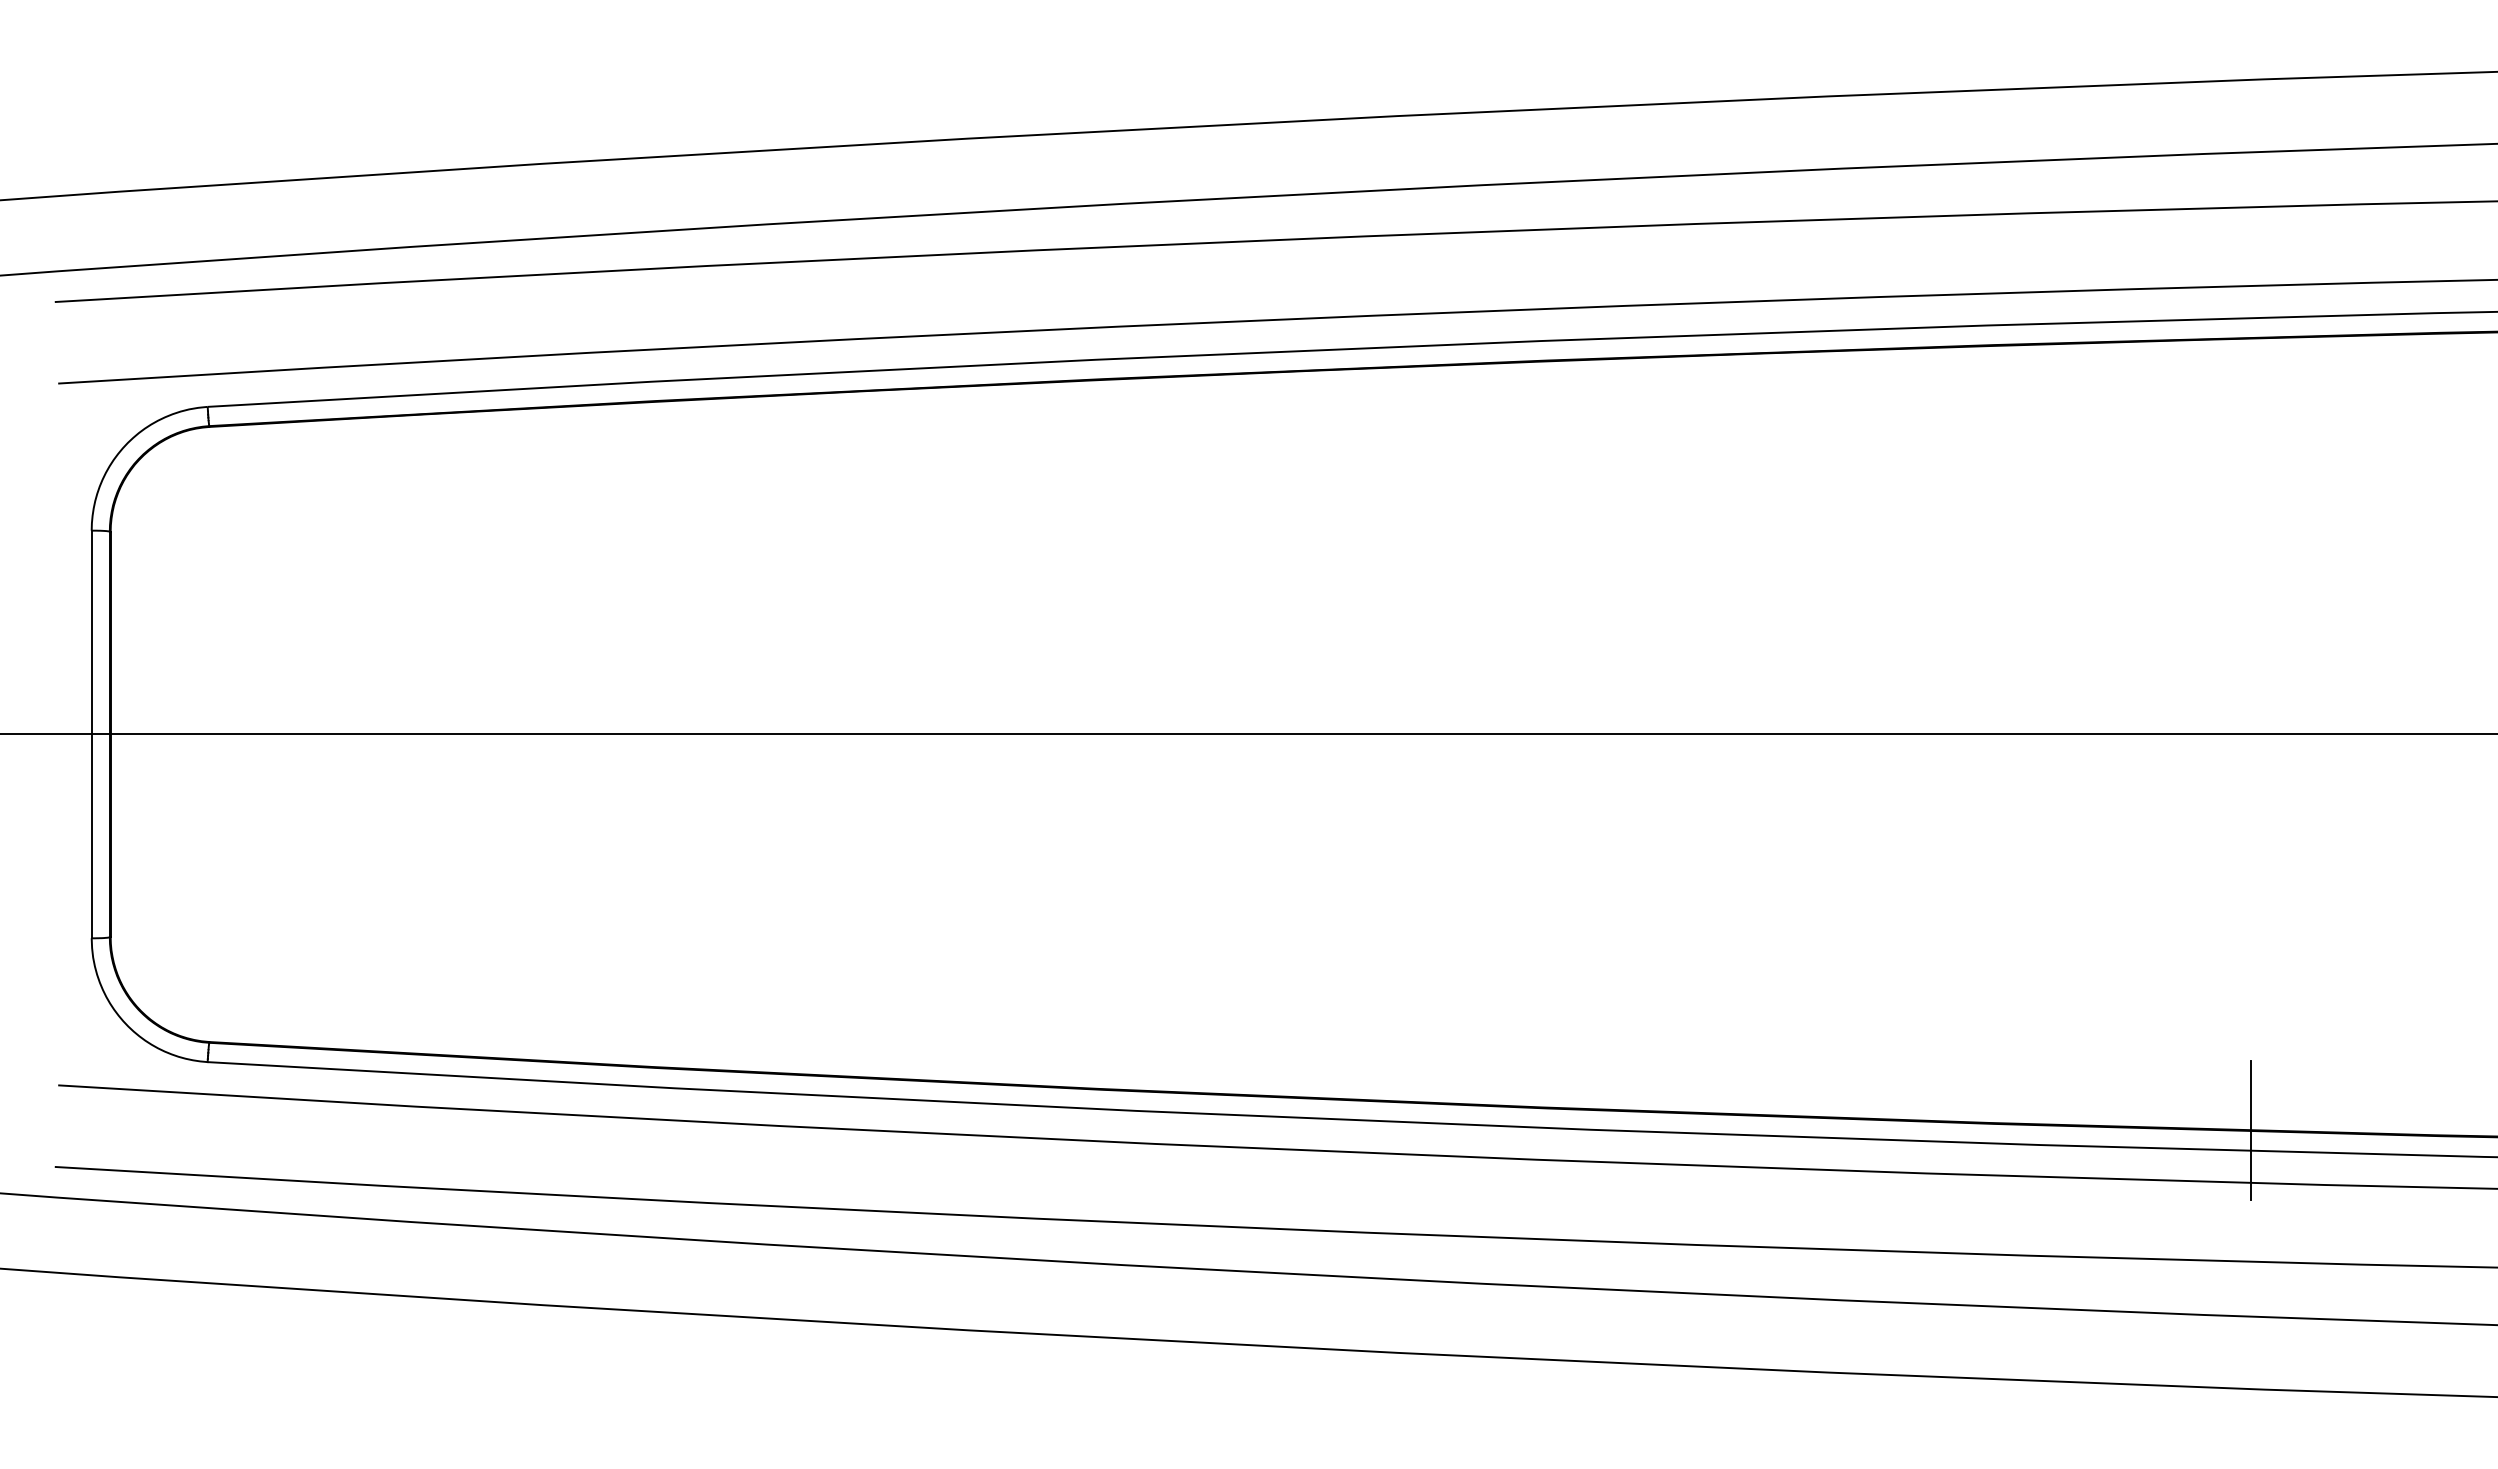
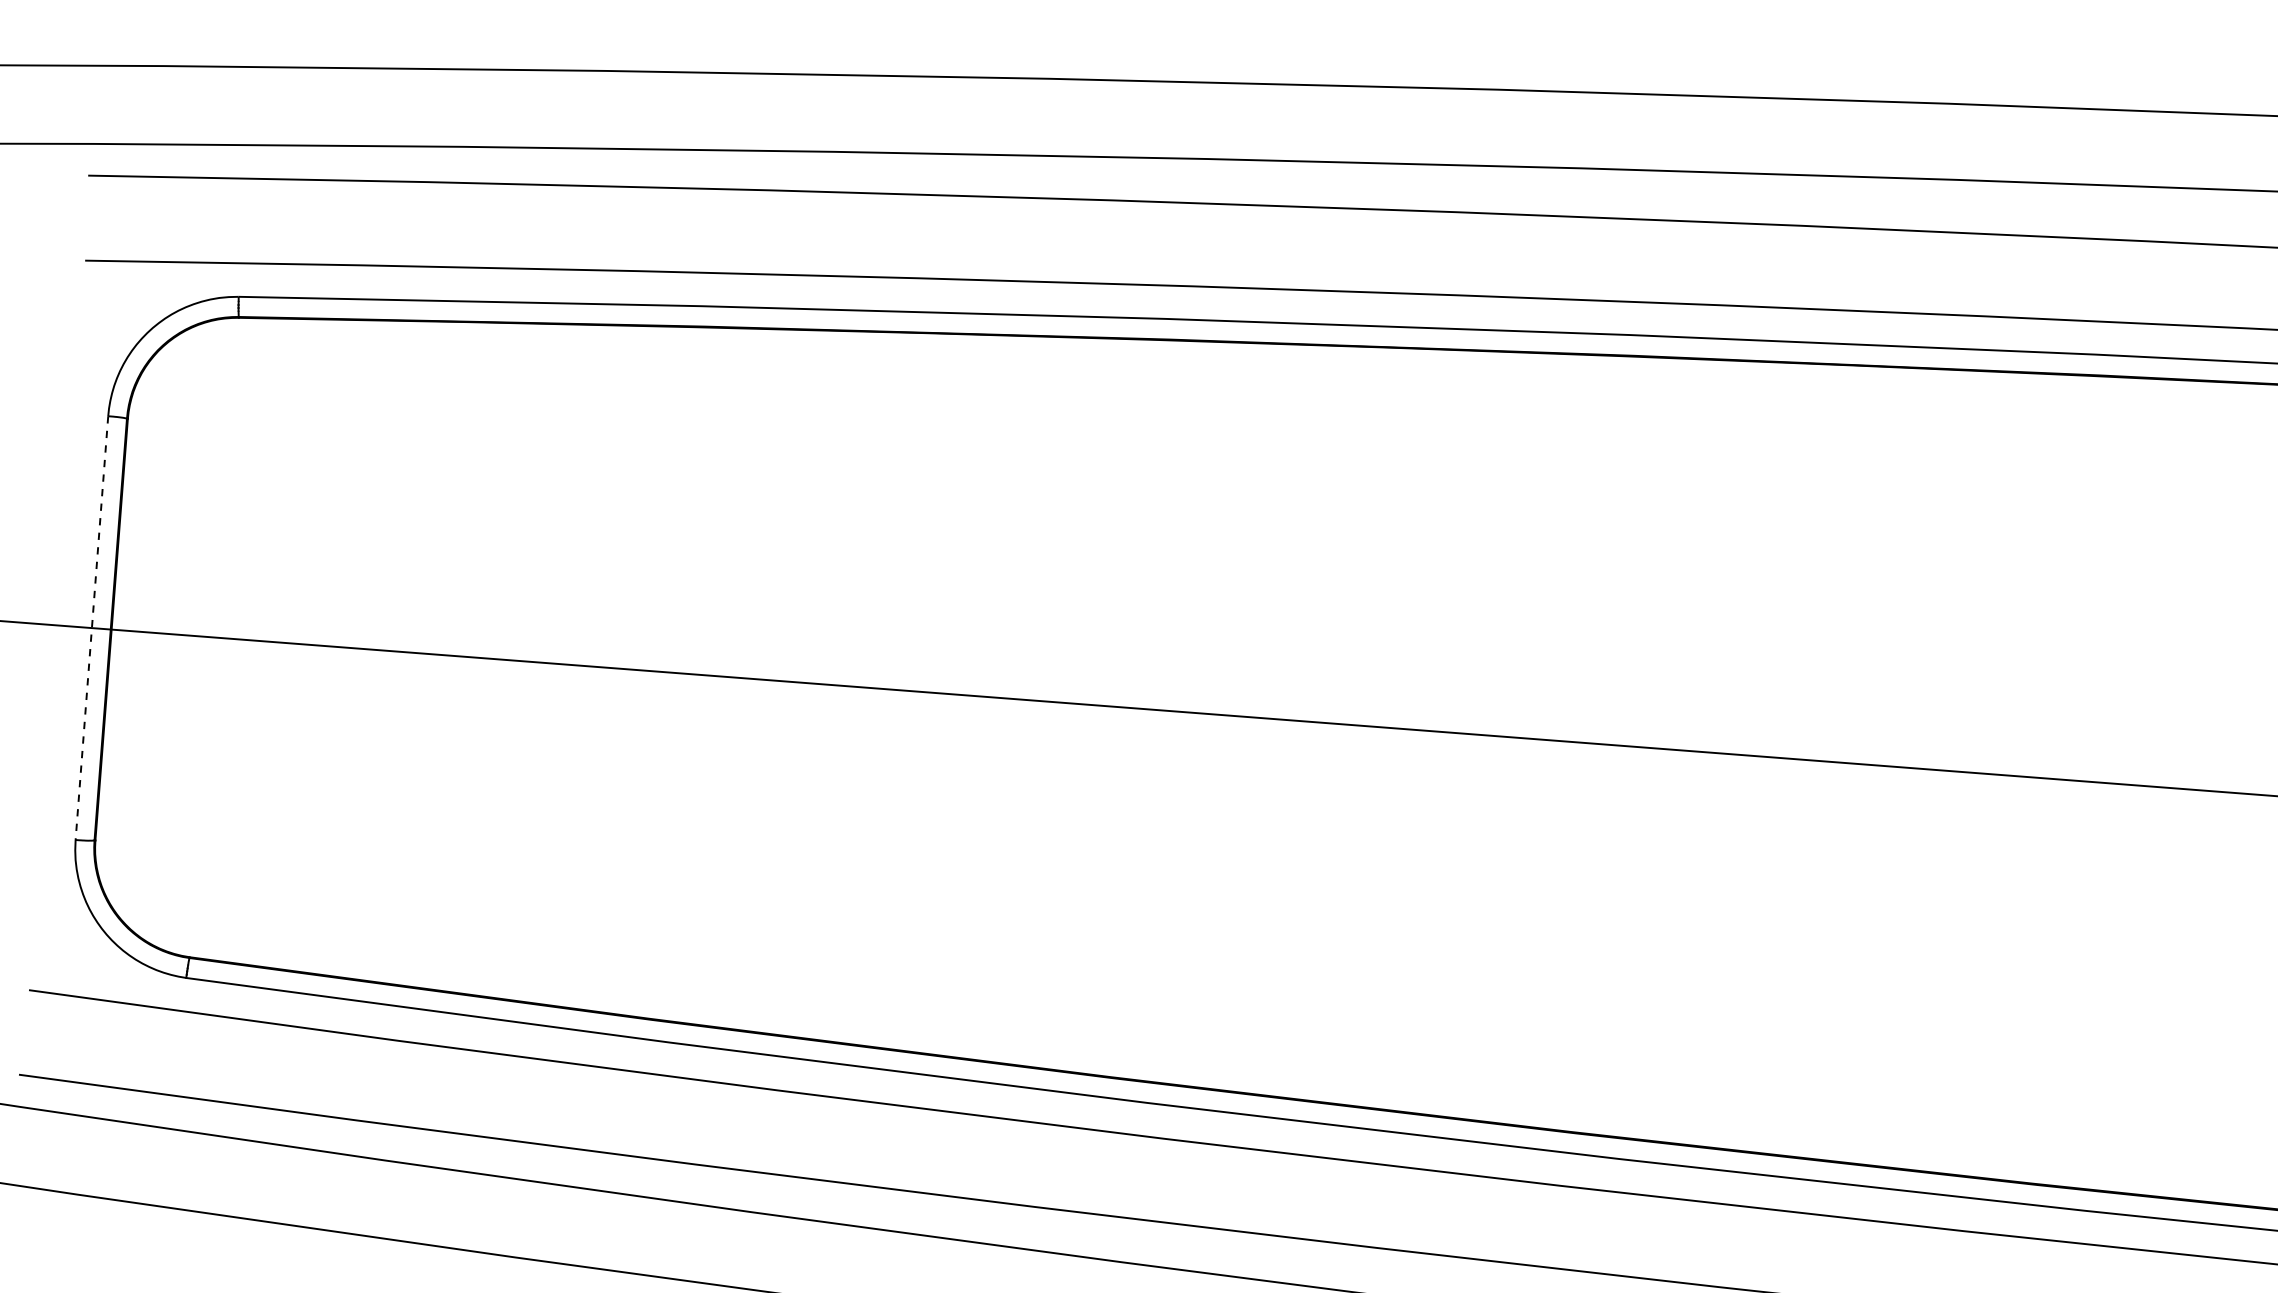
line: (91, 734) -> (91, 628), solid -> dashed

